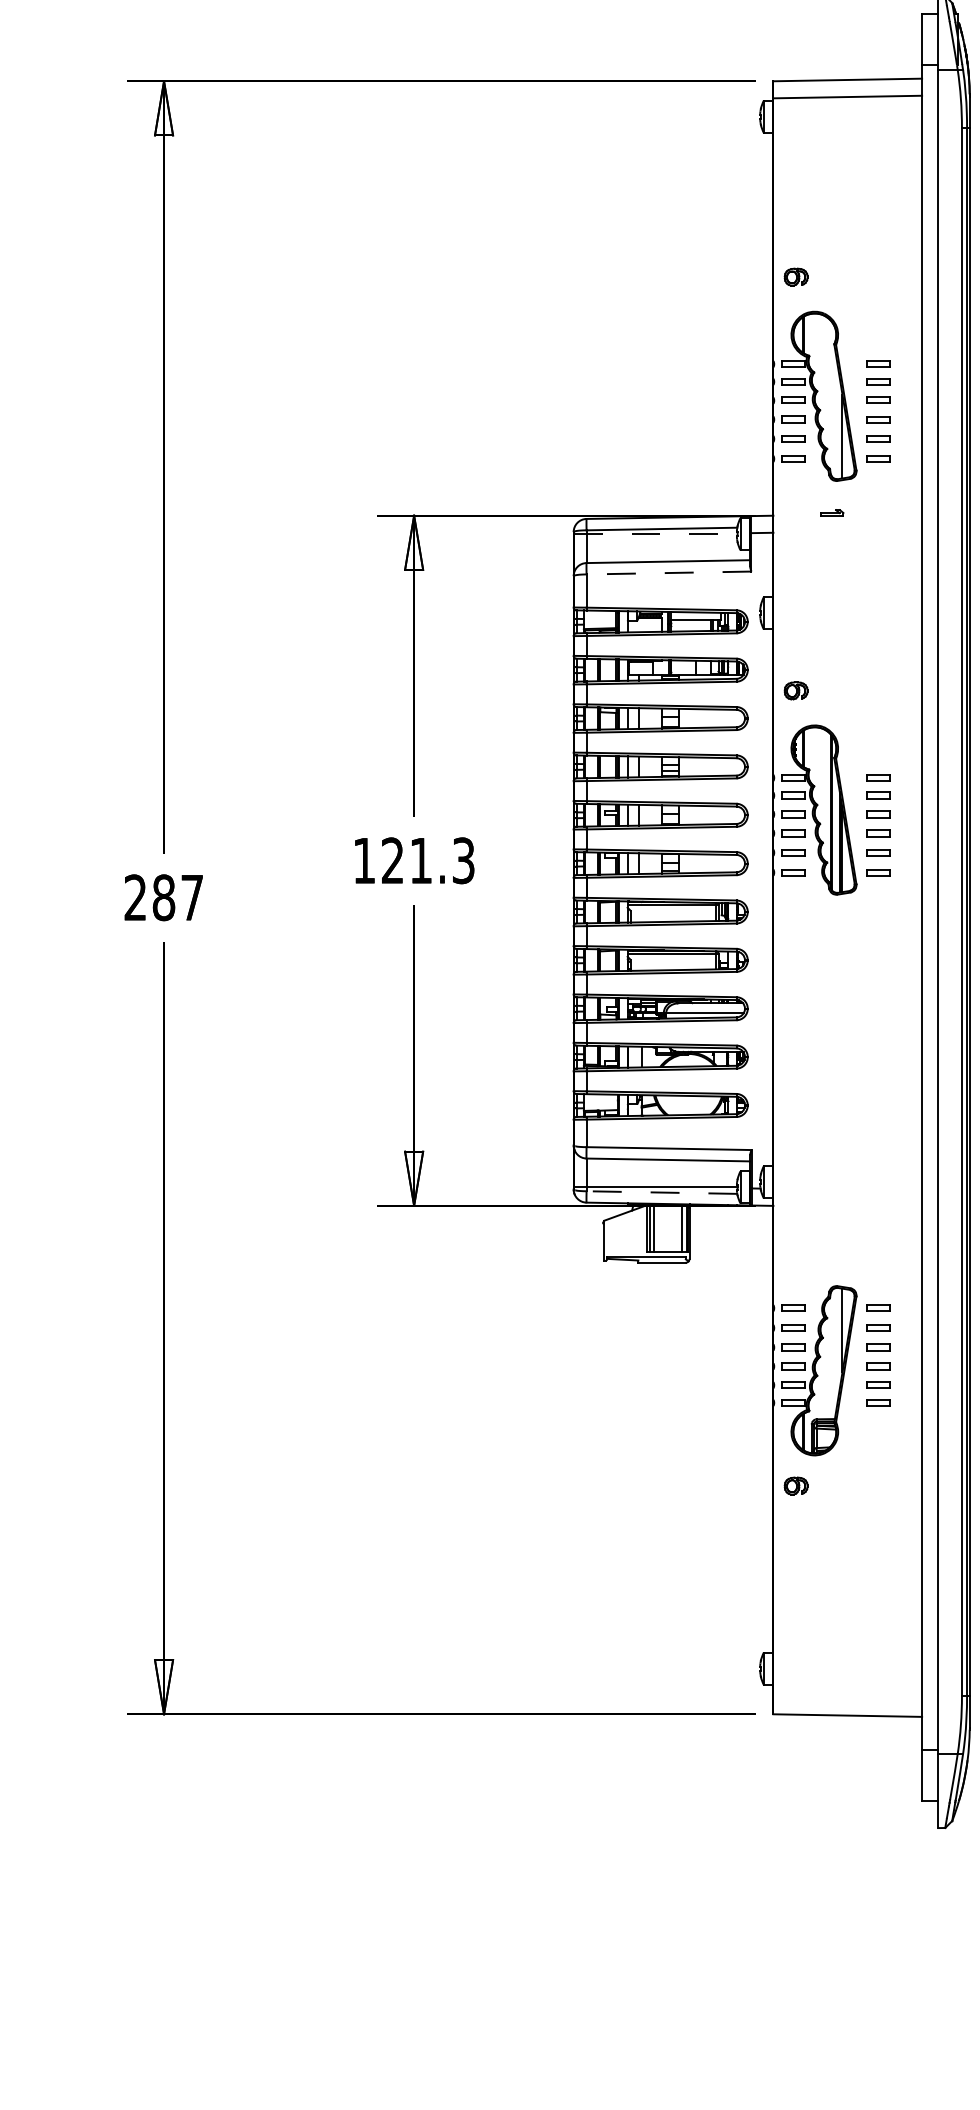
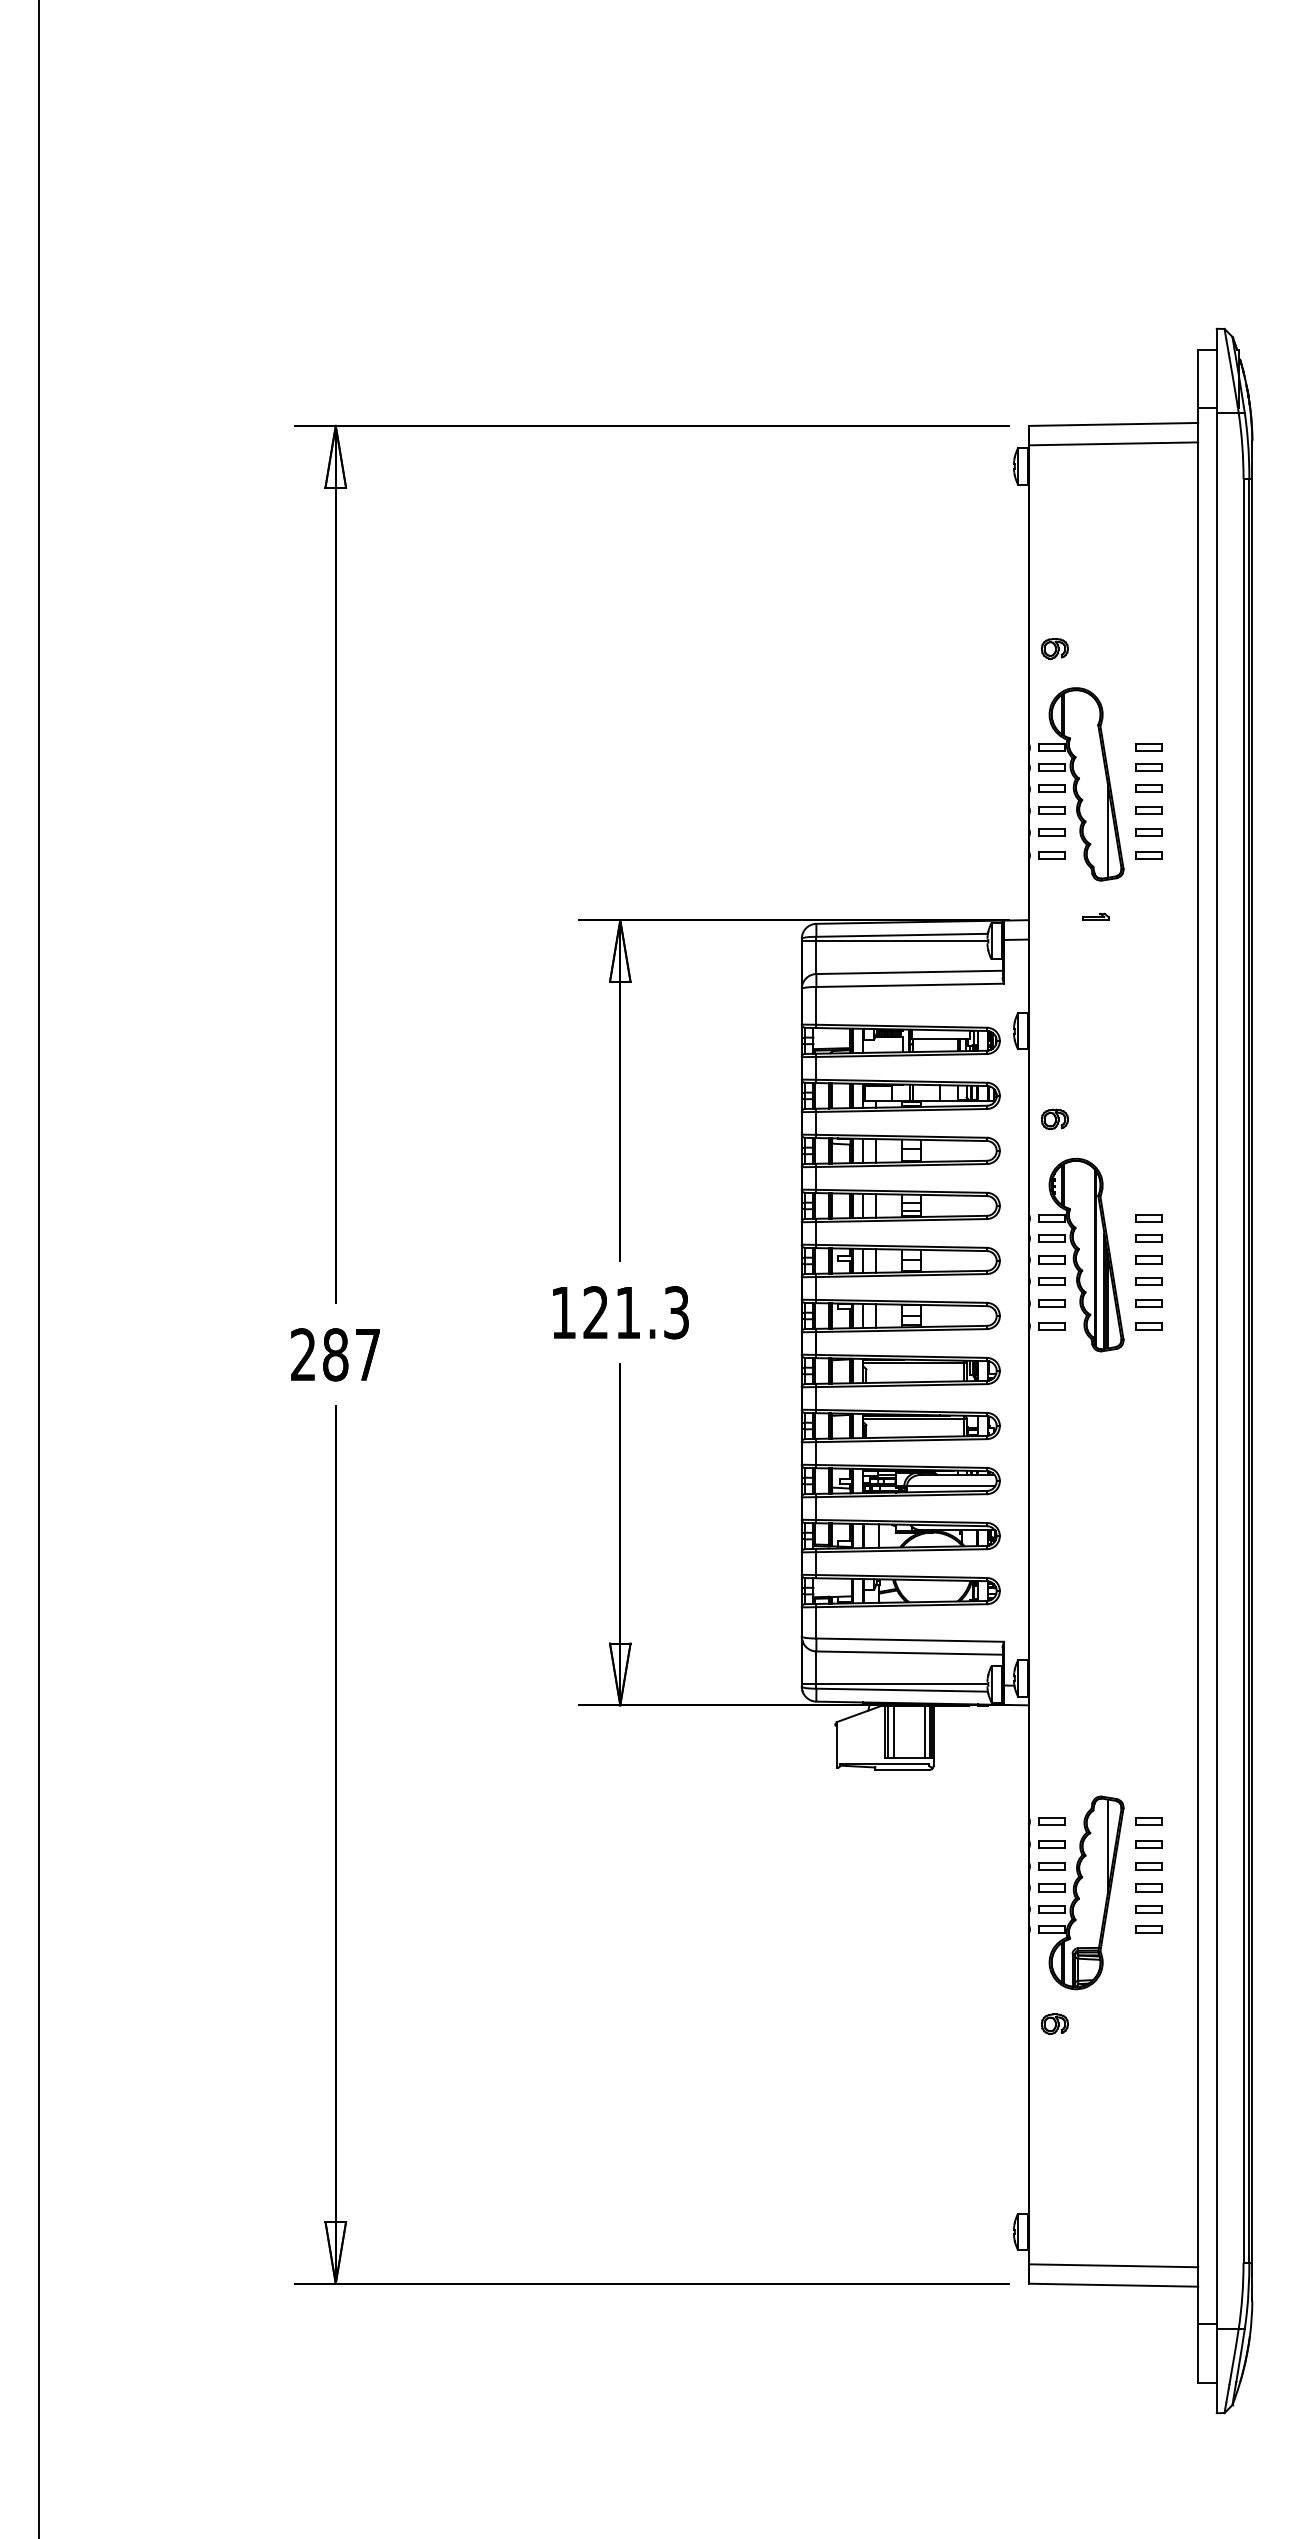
line: (656, 534) -> (895, 941), dashed -> solid
line: (669, 573) -> (910, 985), dashed -> solid
line: (662, 1192) -> (902, 1690), dashed -> solid
line: (847, 1698) -> (1113, 2265), added

